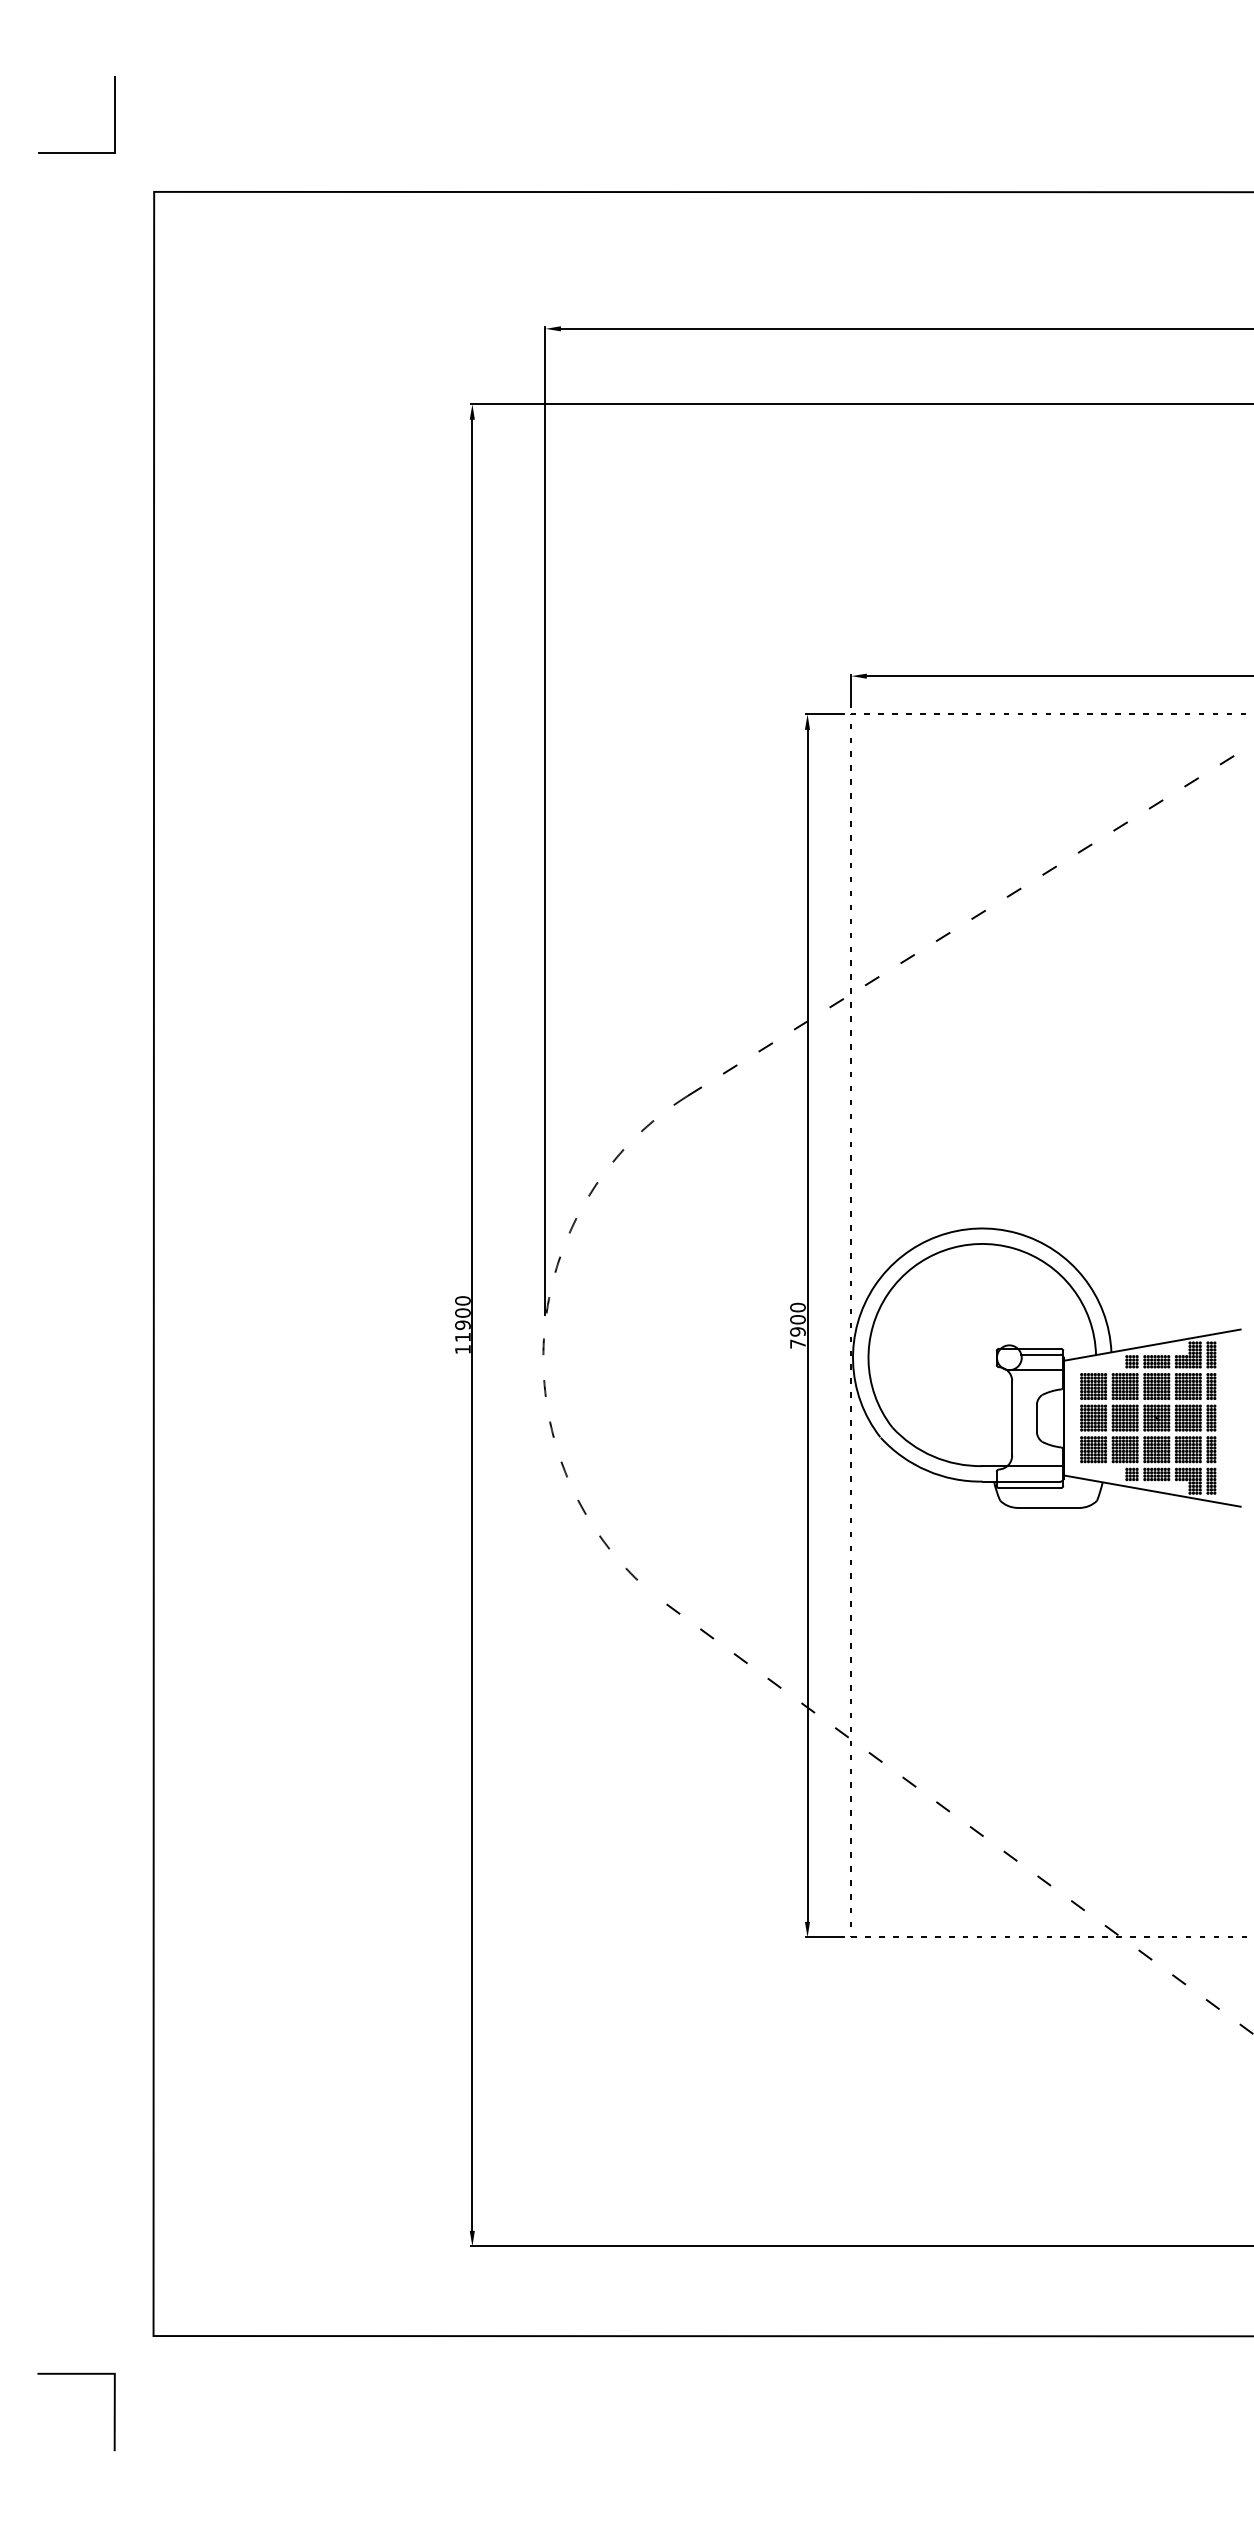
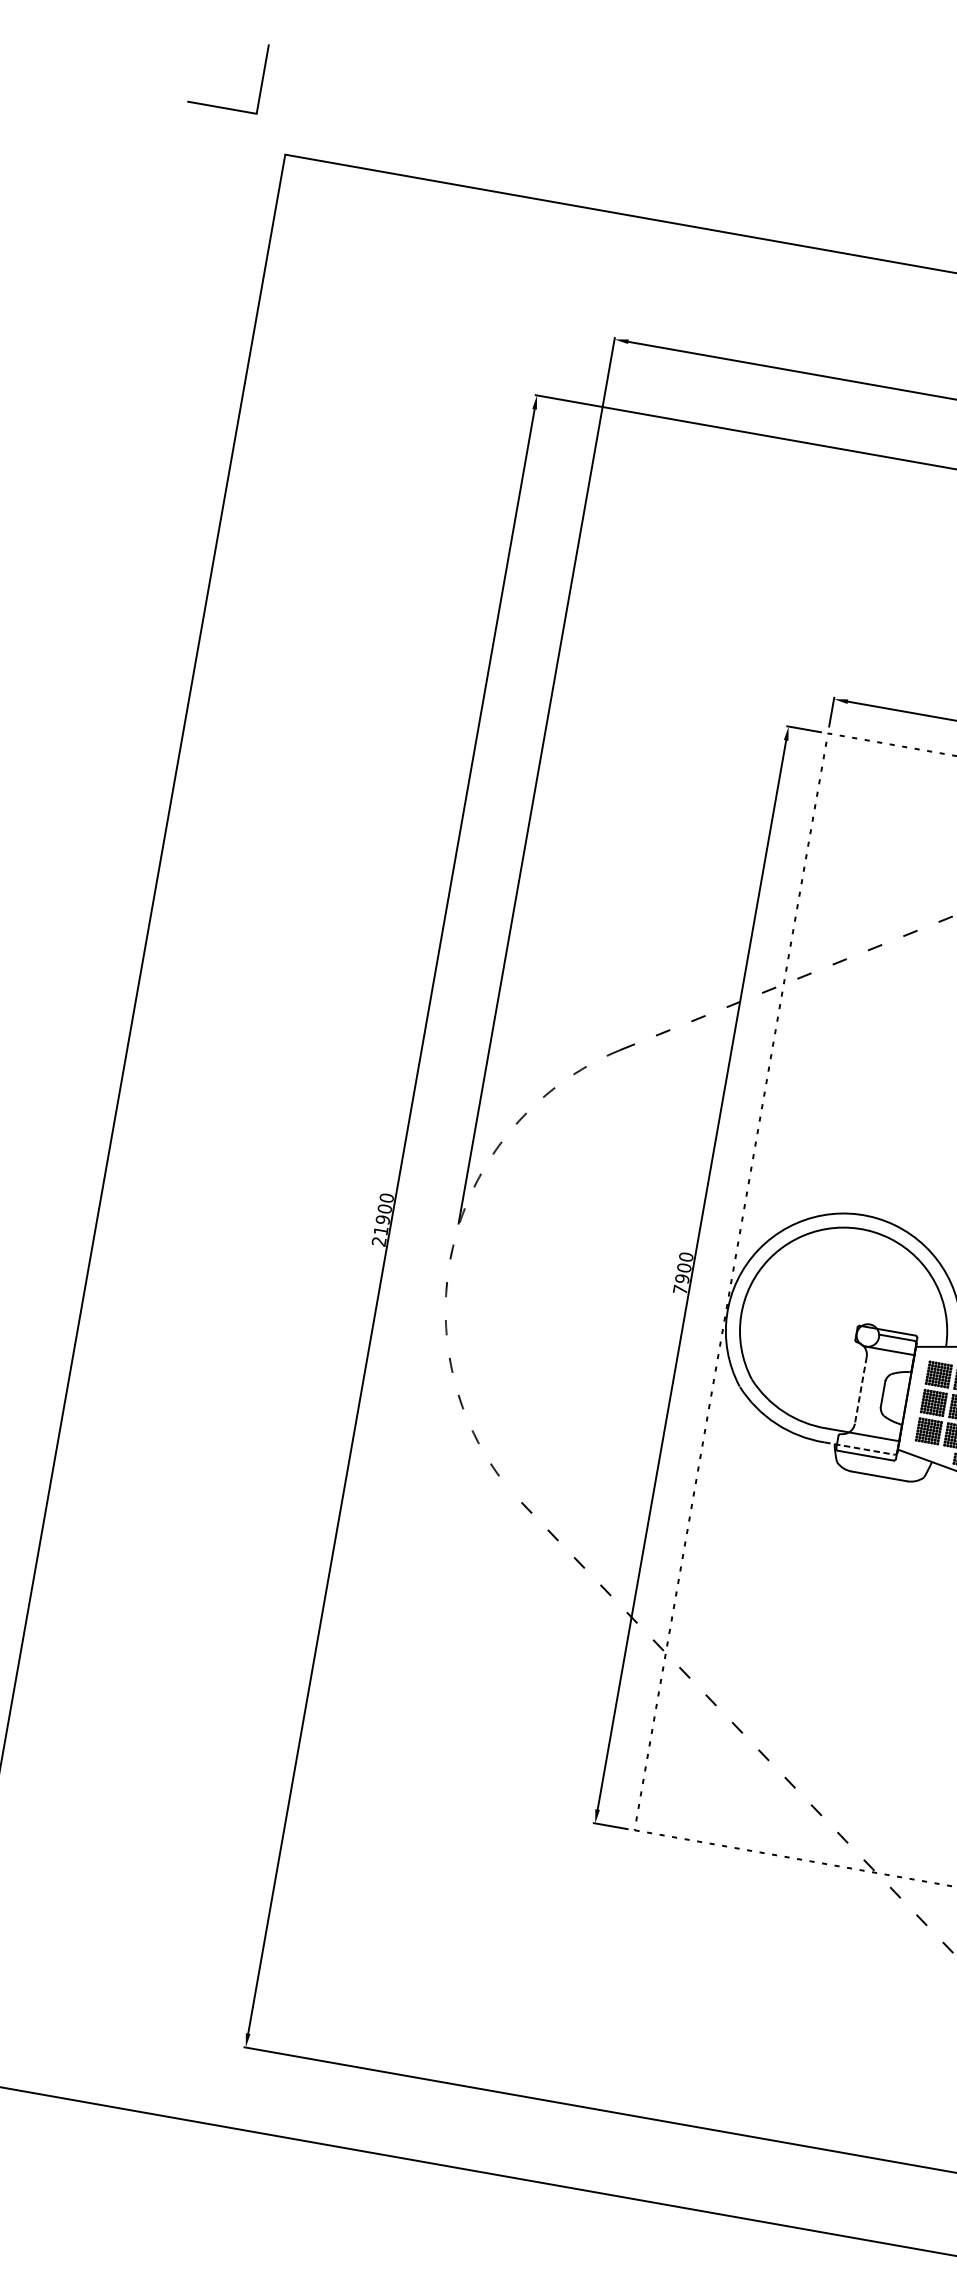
text: (462, 1349) -> (378, 1241), 11900 -> 21900
line: (1012, 1418) -> (861, 1390), solid -> dashed
line: (1021, 1481) -> (859, 1448), solid -> dashed

